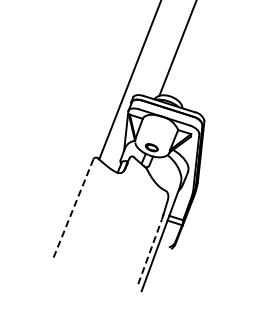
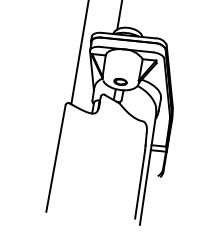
line: (73, 209) -> (56, 158), dashed -> solid
line: (150, 251) -> (140, 184), dashed -> solid

